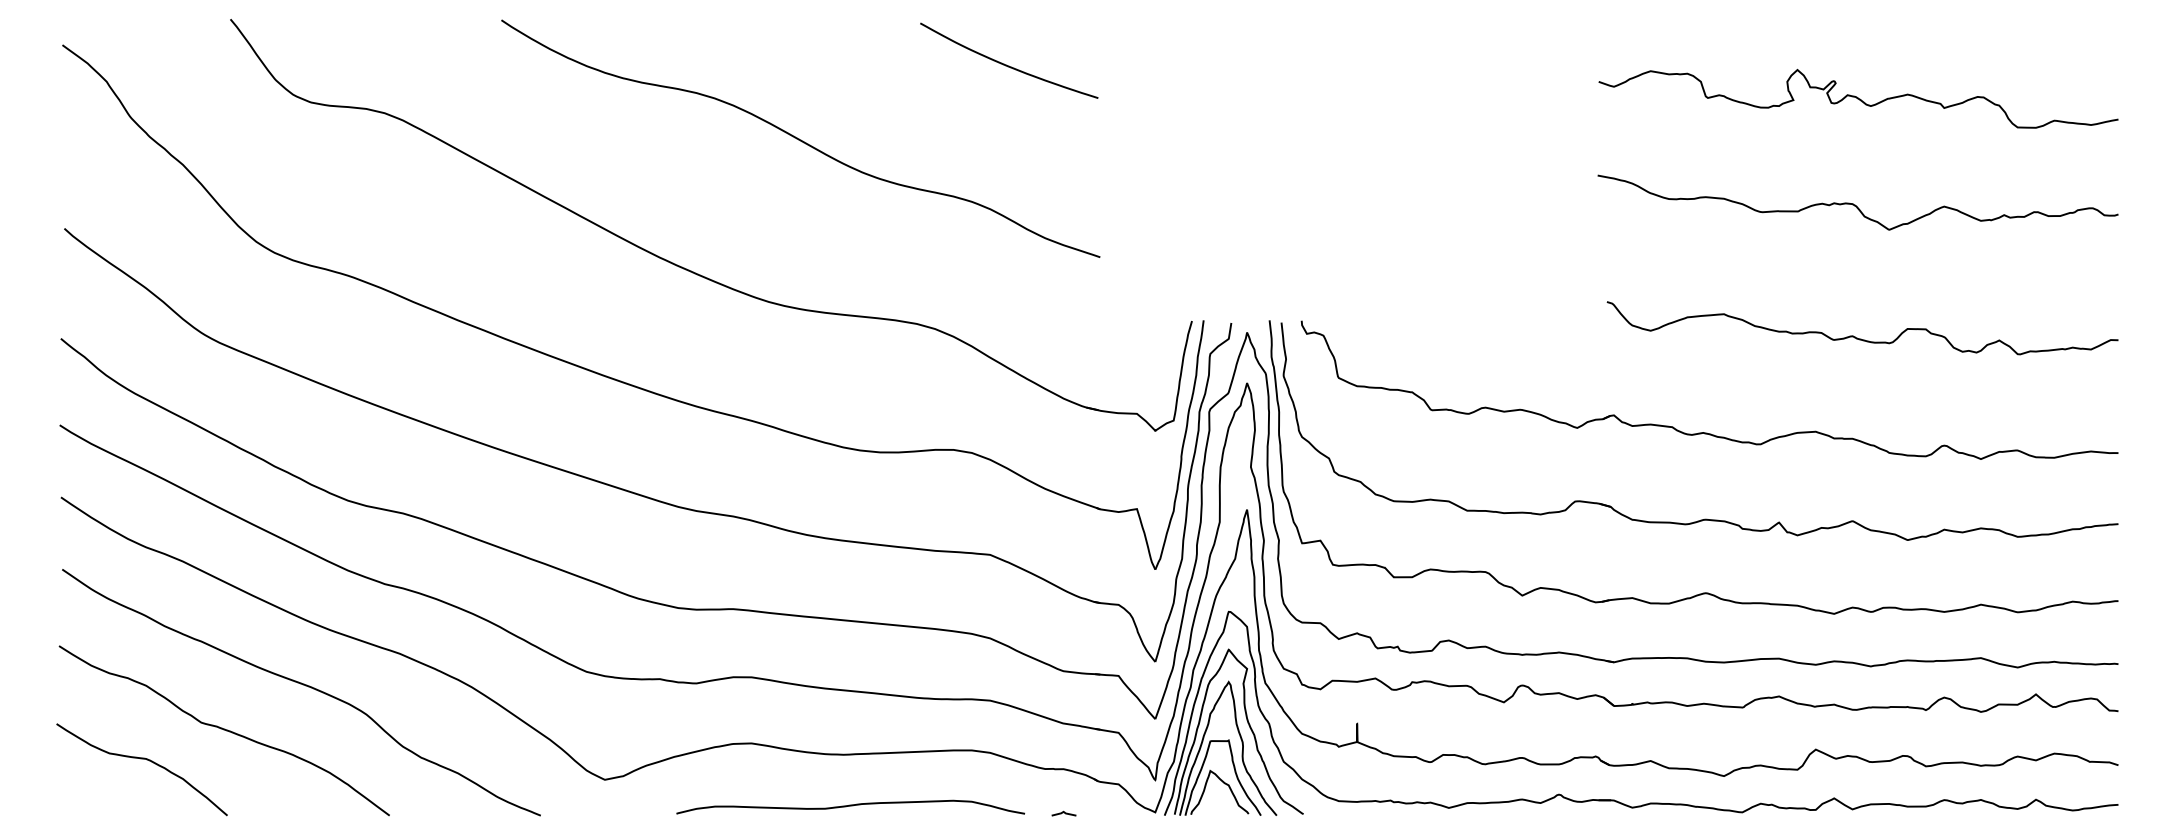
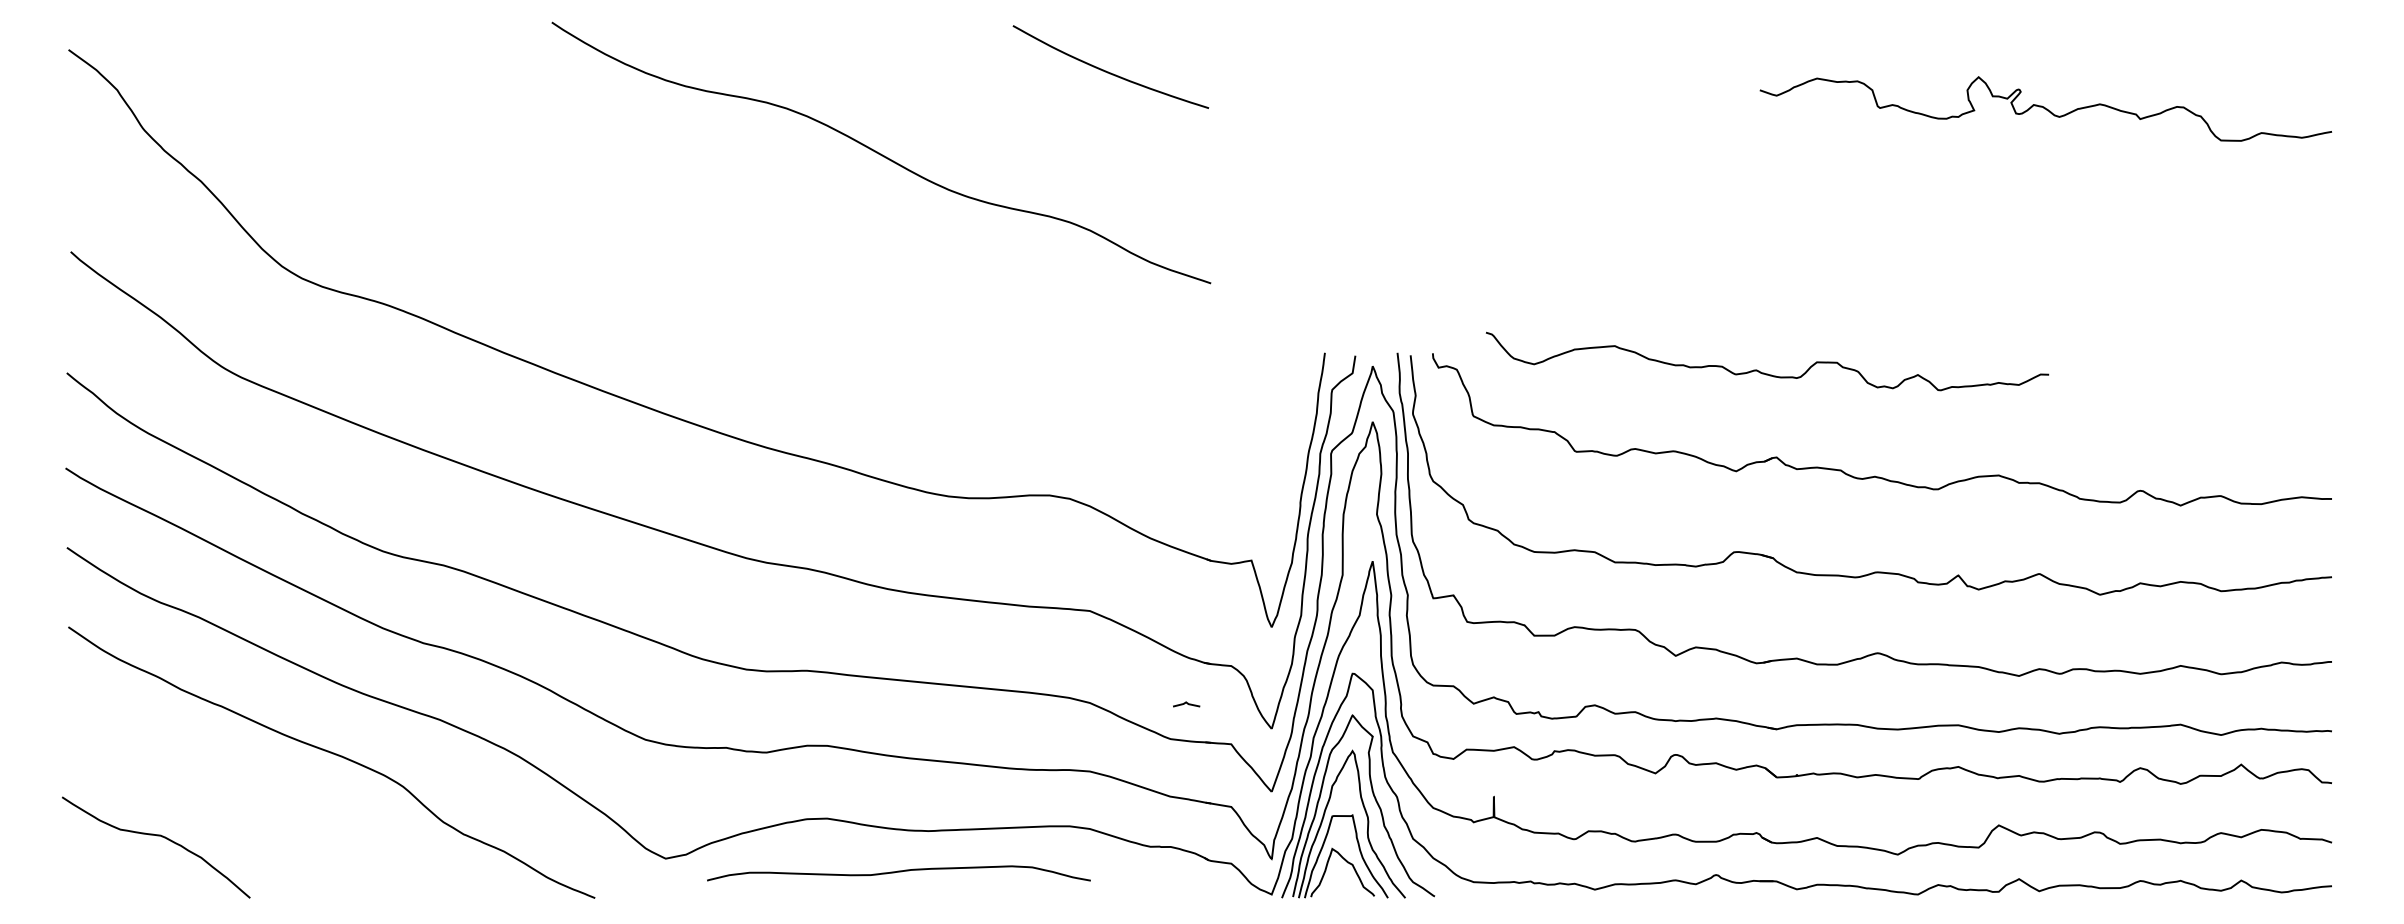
curve: (1855, 204) -> (2042, 225), removed
part: (689, 269) -> (758, 296), removed
curve: (1861, 338) -> (1766, 372), moved
curve: (223, 730) -> (245, 804), removed
curve: (850, 806) -> (898, 872), moved
line: (1063, 813) -> (1186, 704), moved

